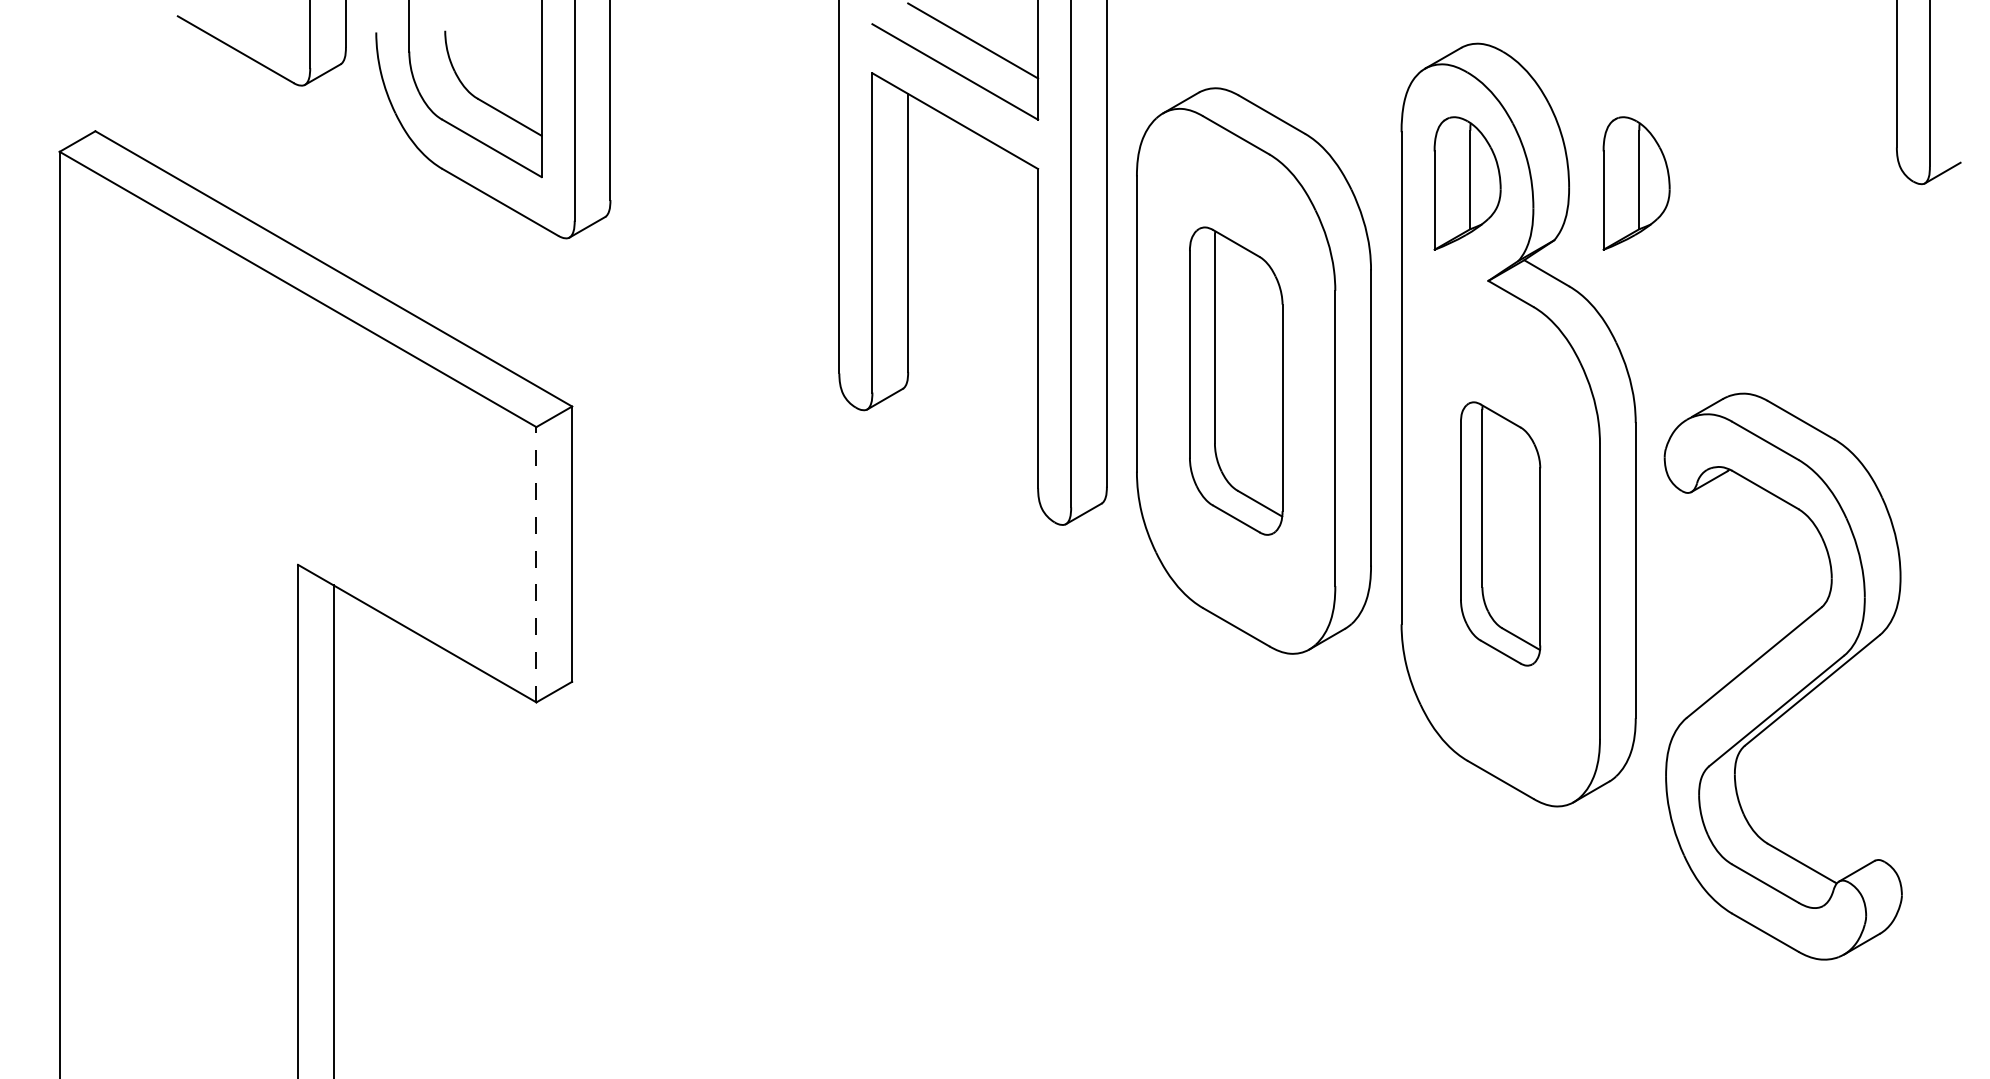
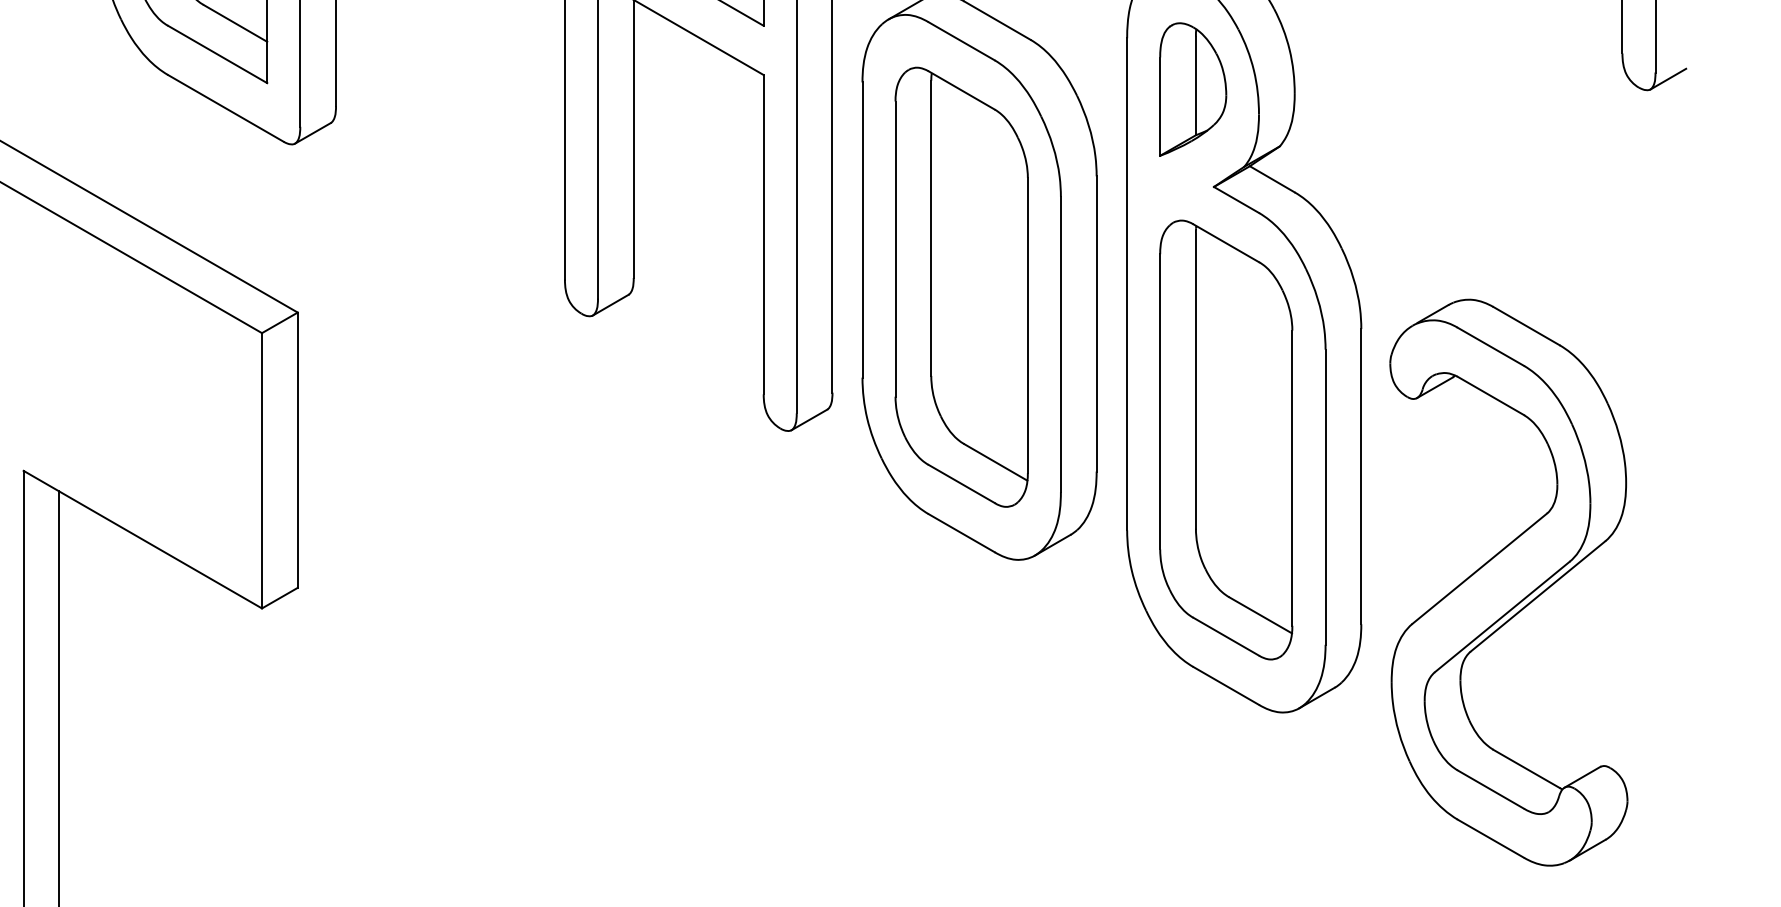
part: (1636, 183) -> (1362, 89), removed
part: (1236, 380) -> (962, 286), size x1.43
part: (1500, 533) -> (1226, 439), size x1.67
line: (536, 564) -> (262, 470), dashed -> solid

